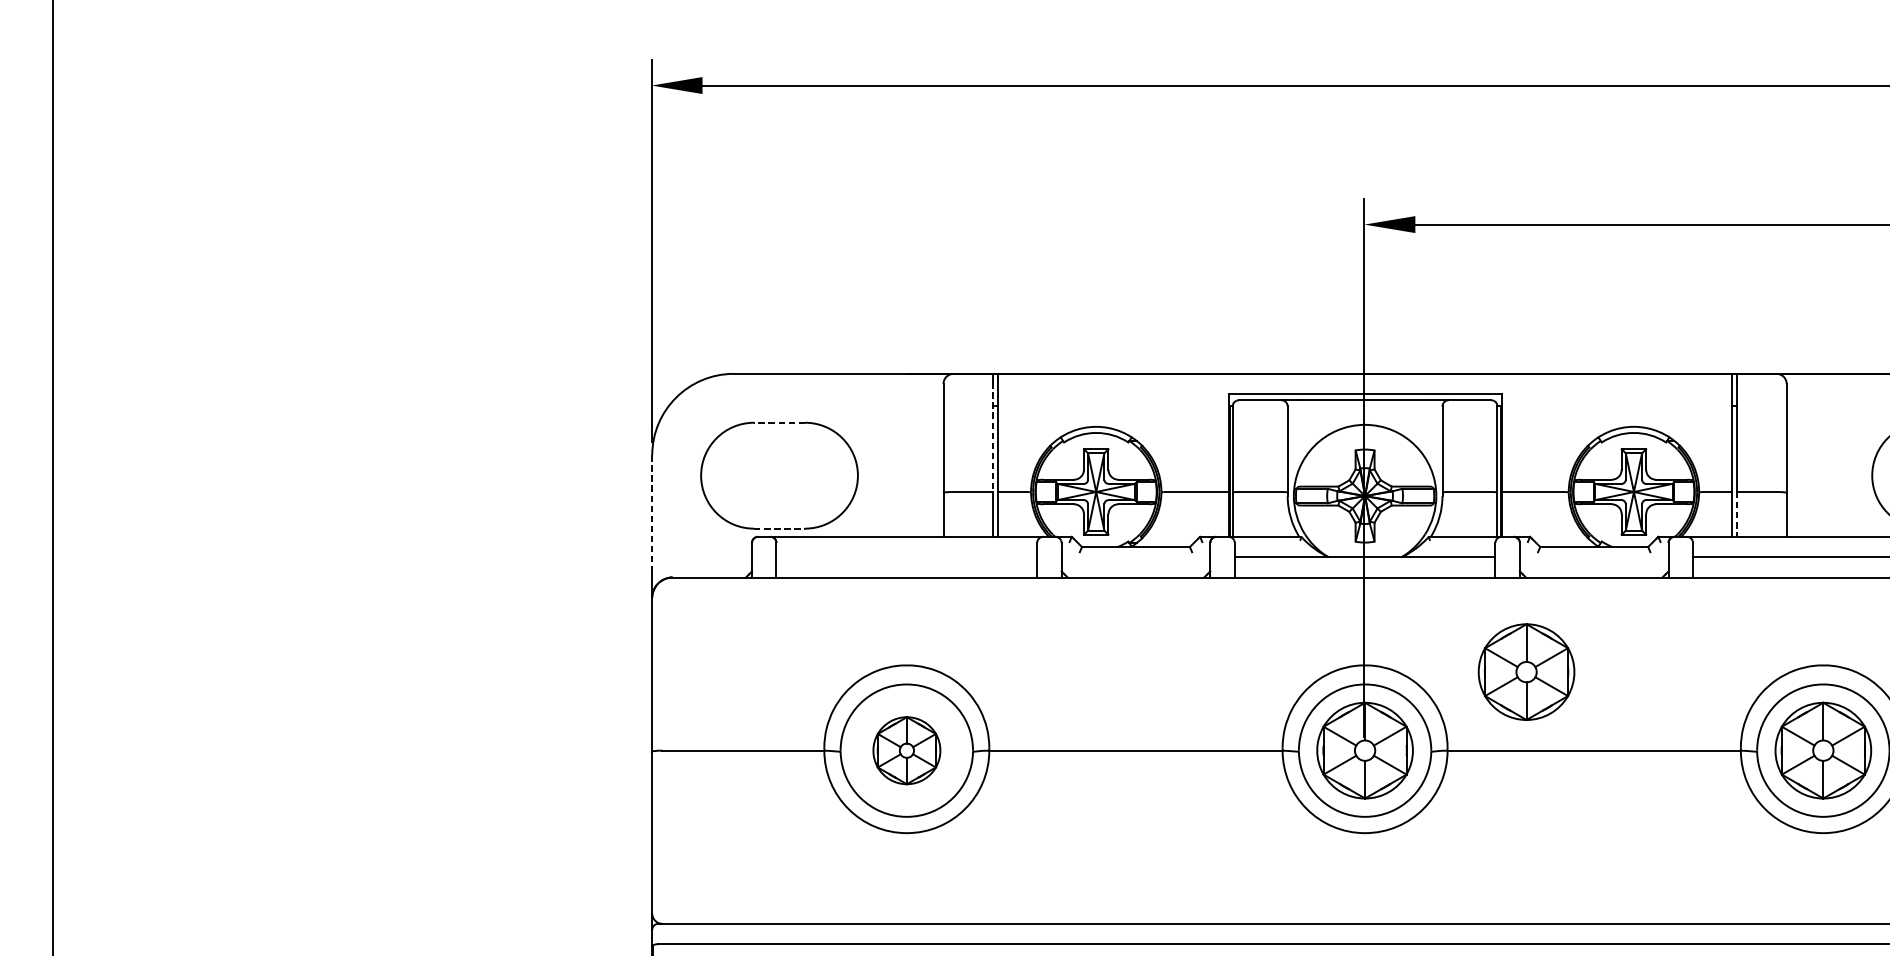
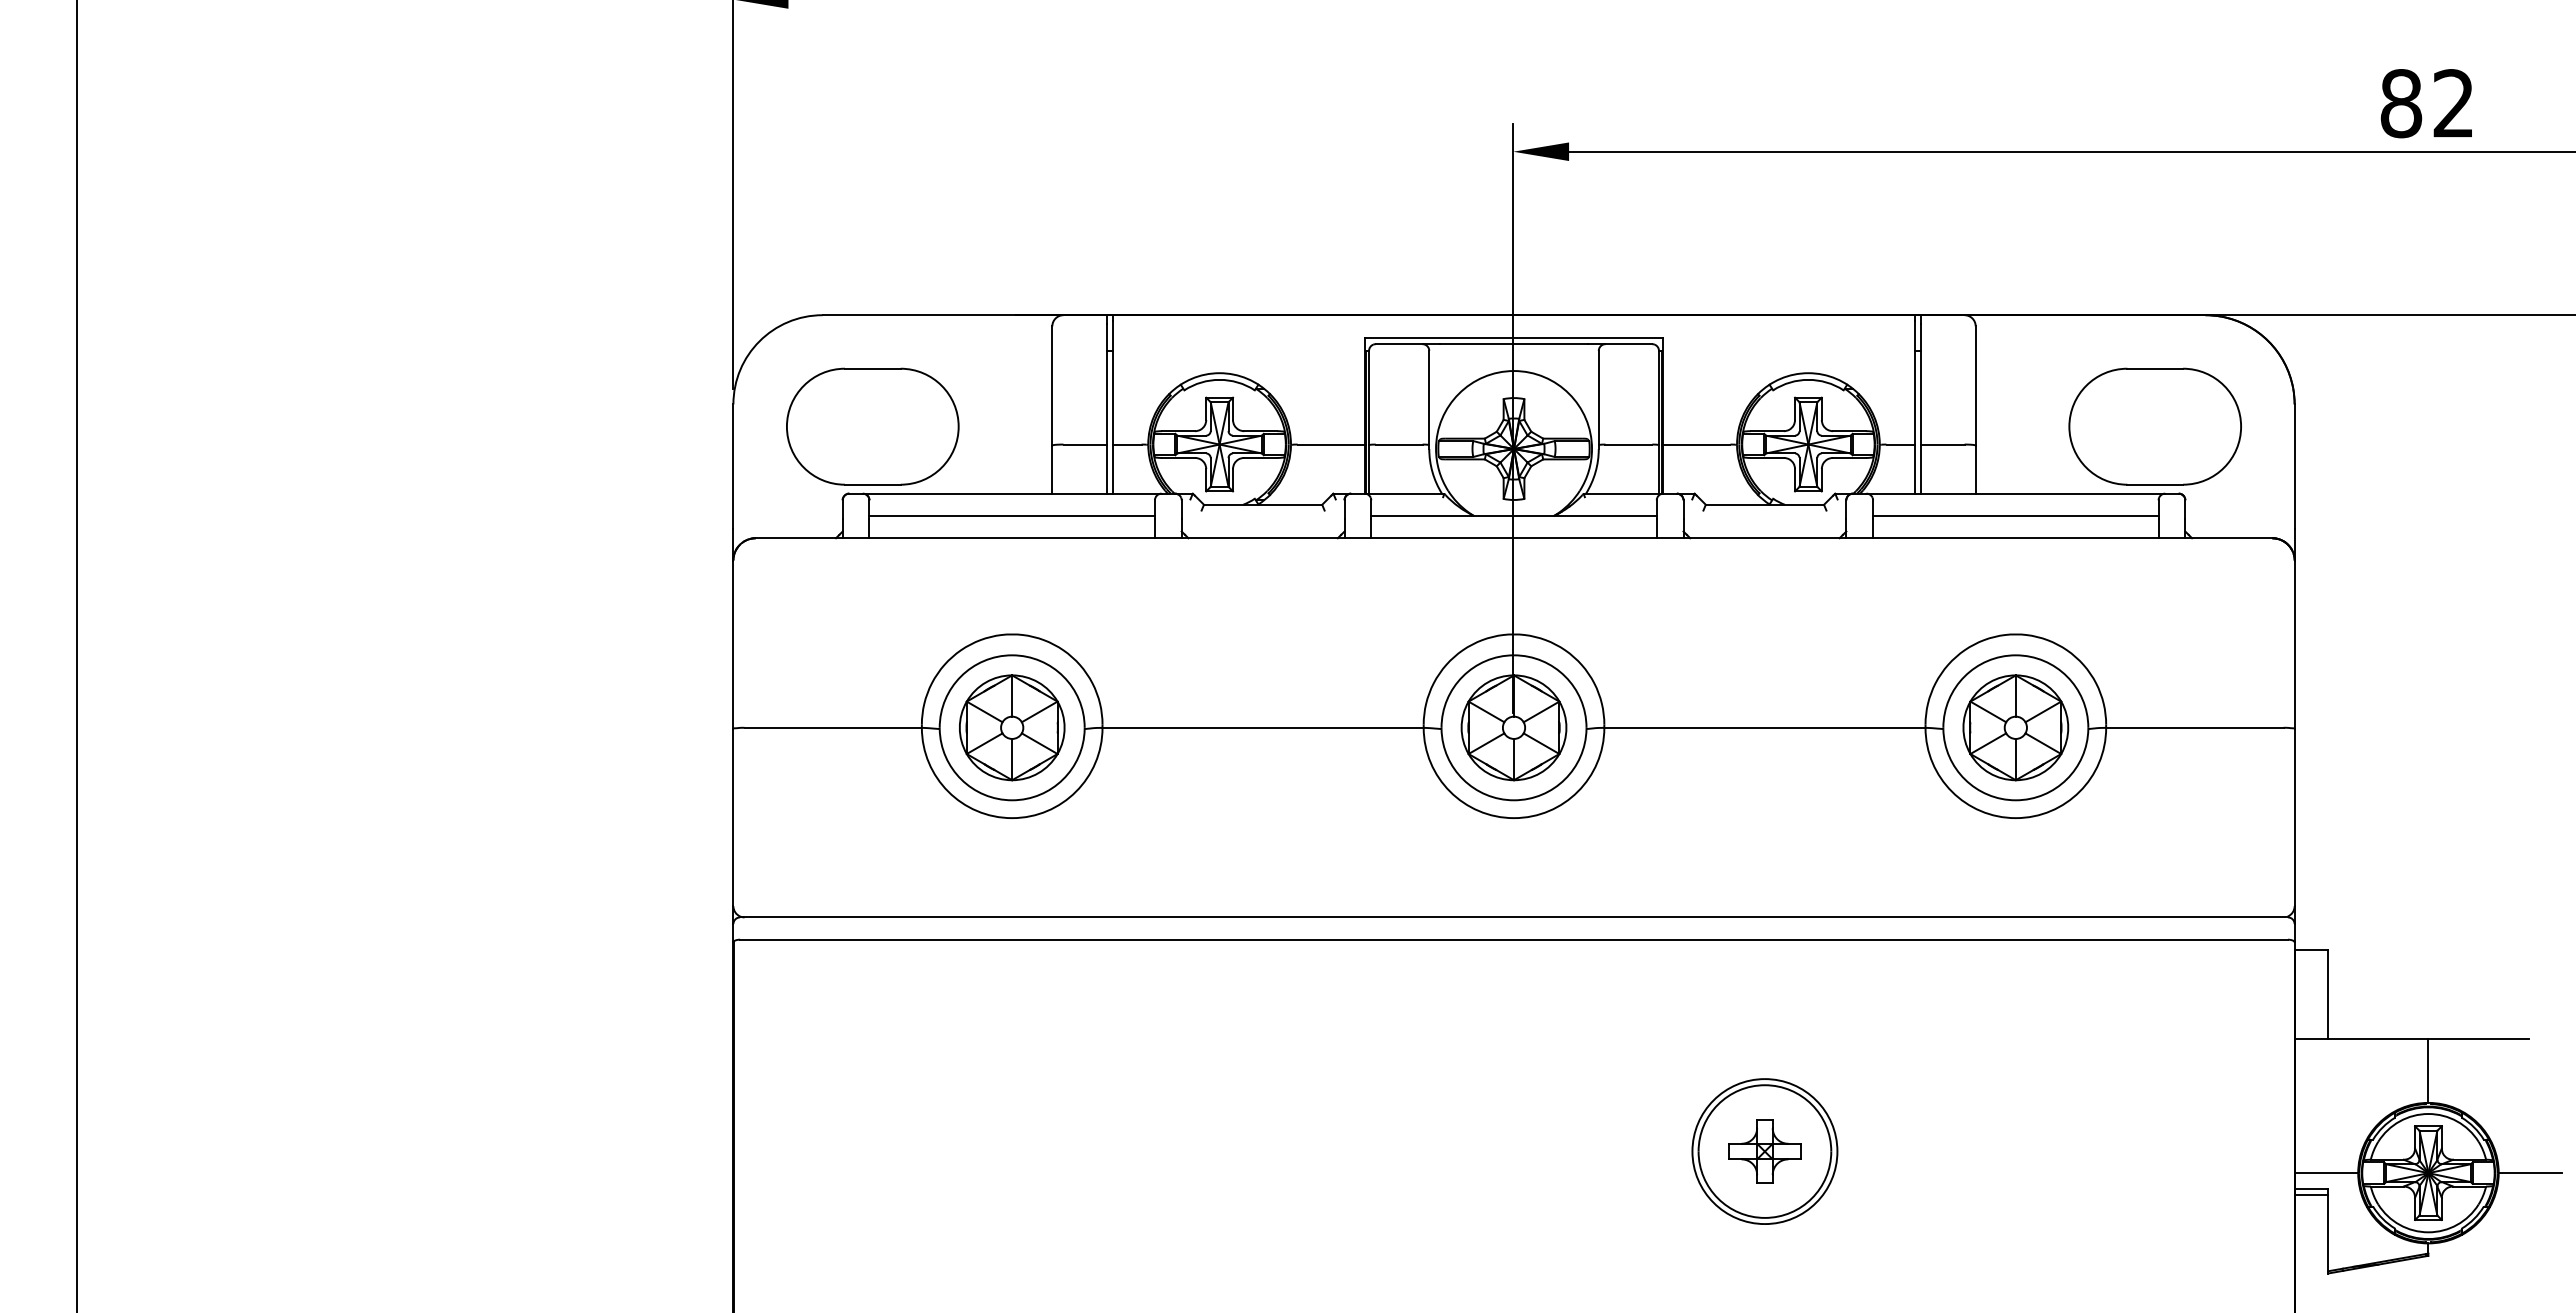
line: (779, 422) -> (872, 368), dashed -> solid
line: (992, 438) -> (1106, 385), dashed -> solid
line: (652, 512) -> (733, 467), dashed -> solid
line: (1737, 514) -> (1921, 469), dashed -> solid
line: (779, 528) -> (872, 484), dashed -> solid
line: (906, 556) -> (1011, 515), added
part: (1526, 671) -> (1690, 641), removed
part: (907, 750) -> (1012, 727), size x1.43

